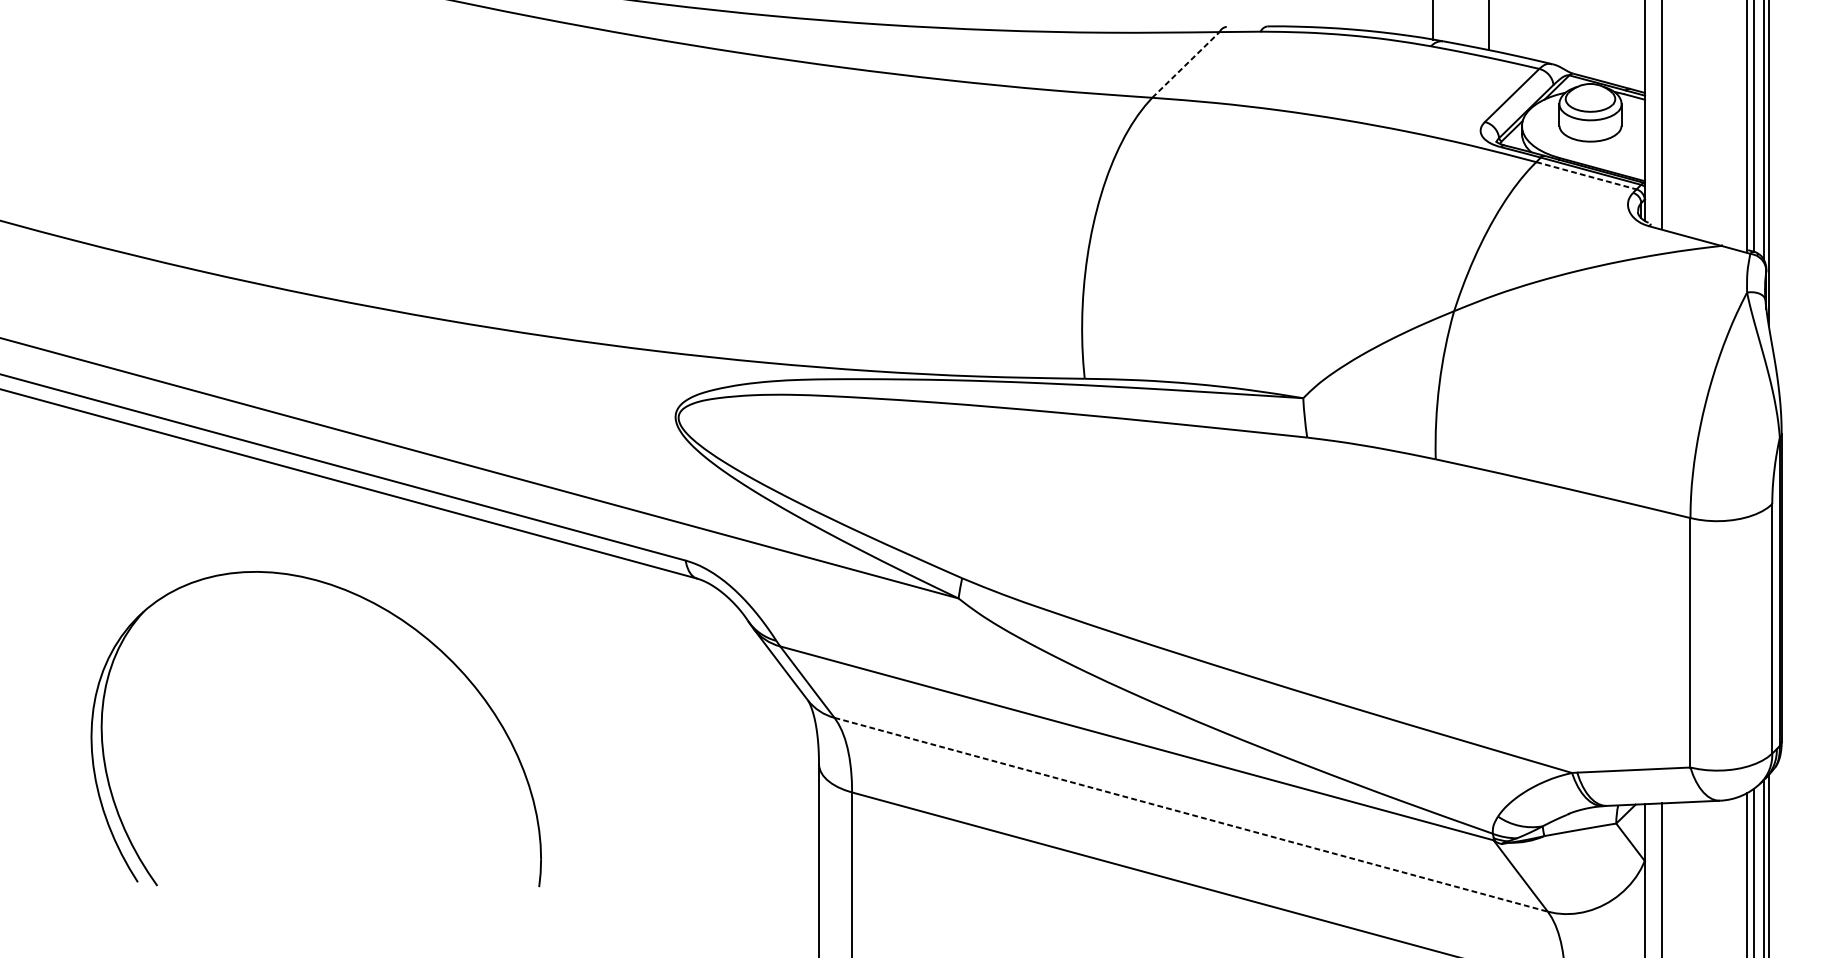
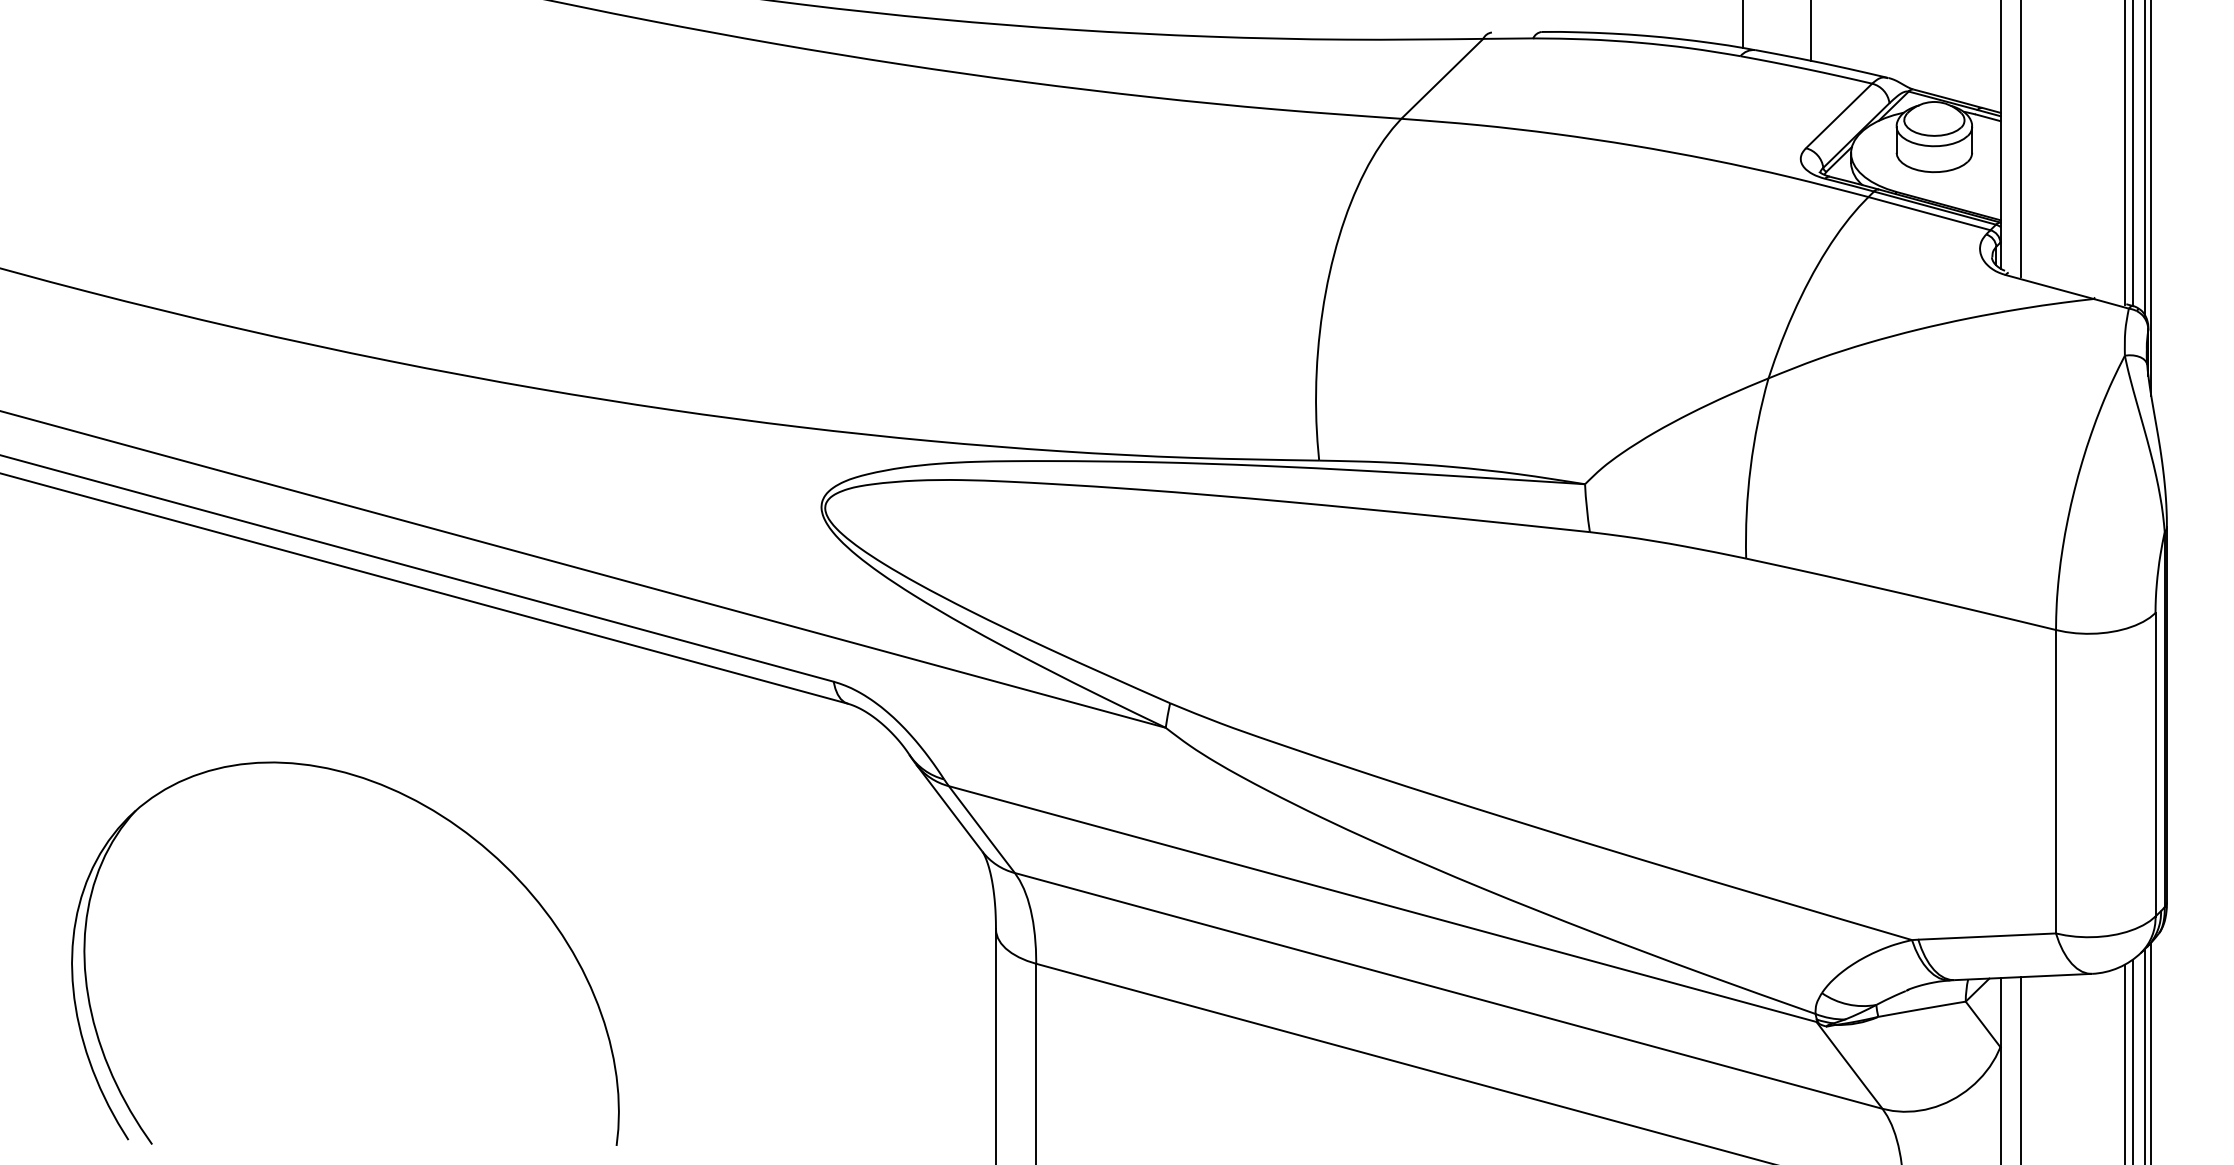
line: (1186, 64) -> (1442, 78), dashed -> solid
line: (1586, 175) -> (1929, 213), dashed -> solid
part: (380, 608) -> (423, 806), moved
line: (1191, 814) -> (1448, 990), dashed -> solid

